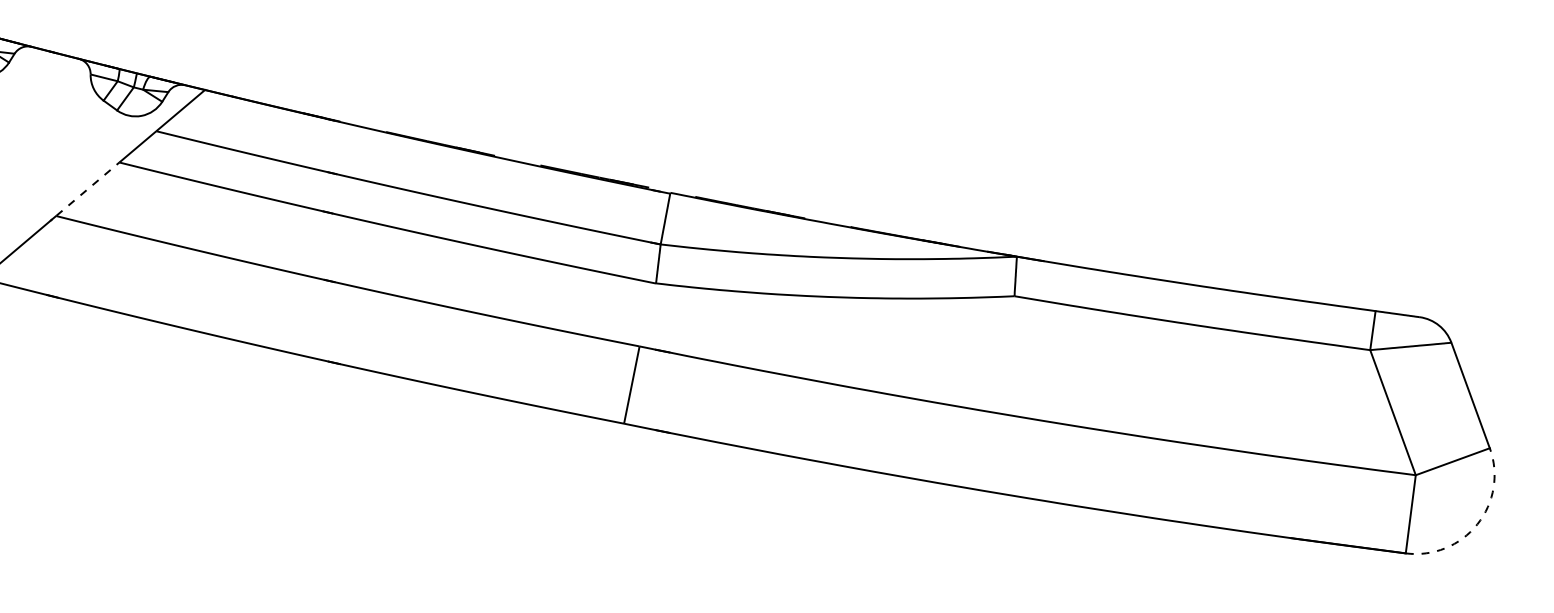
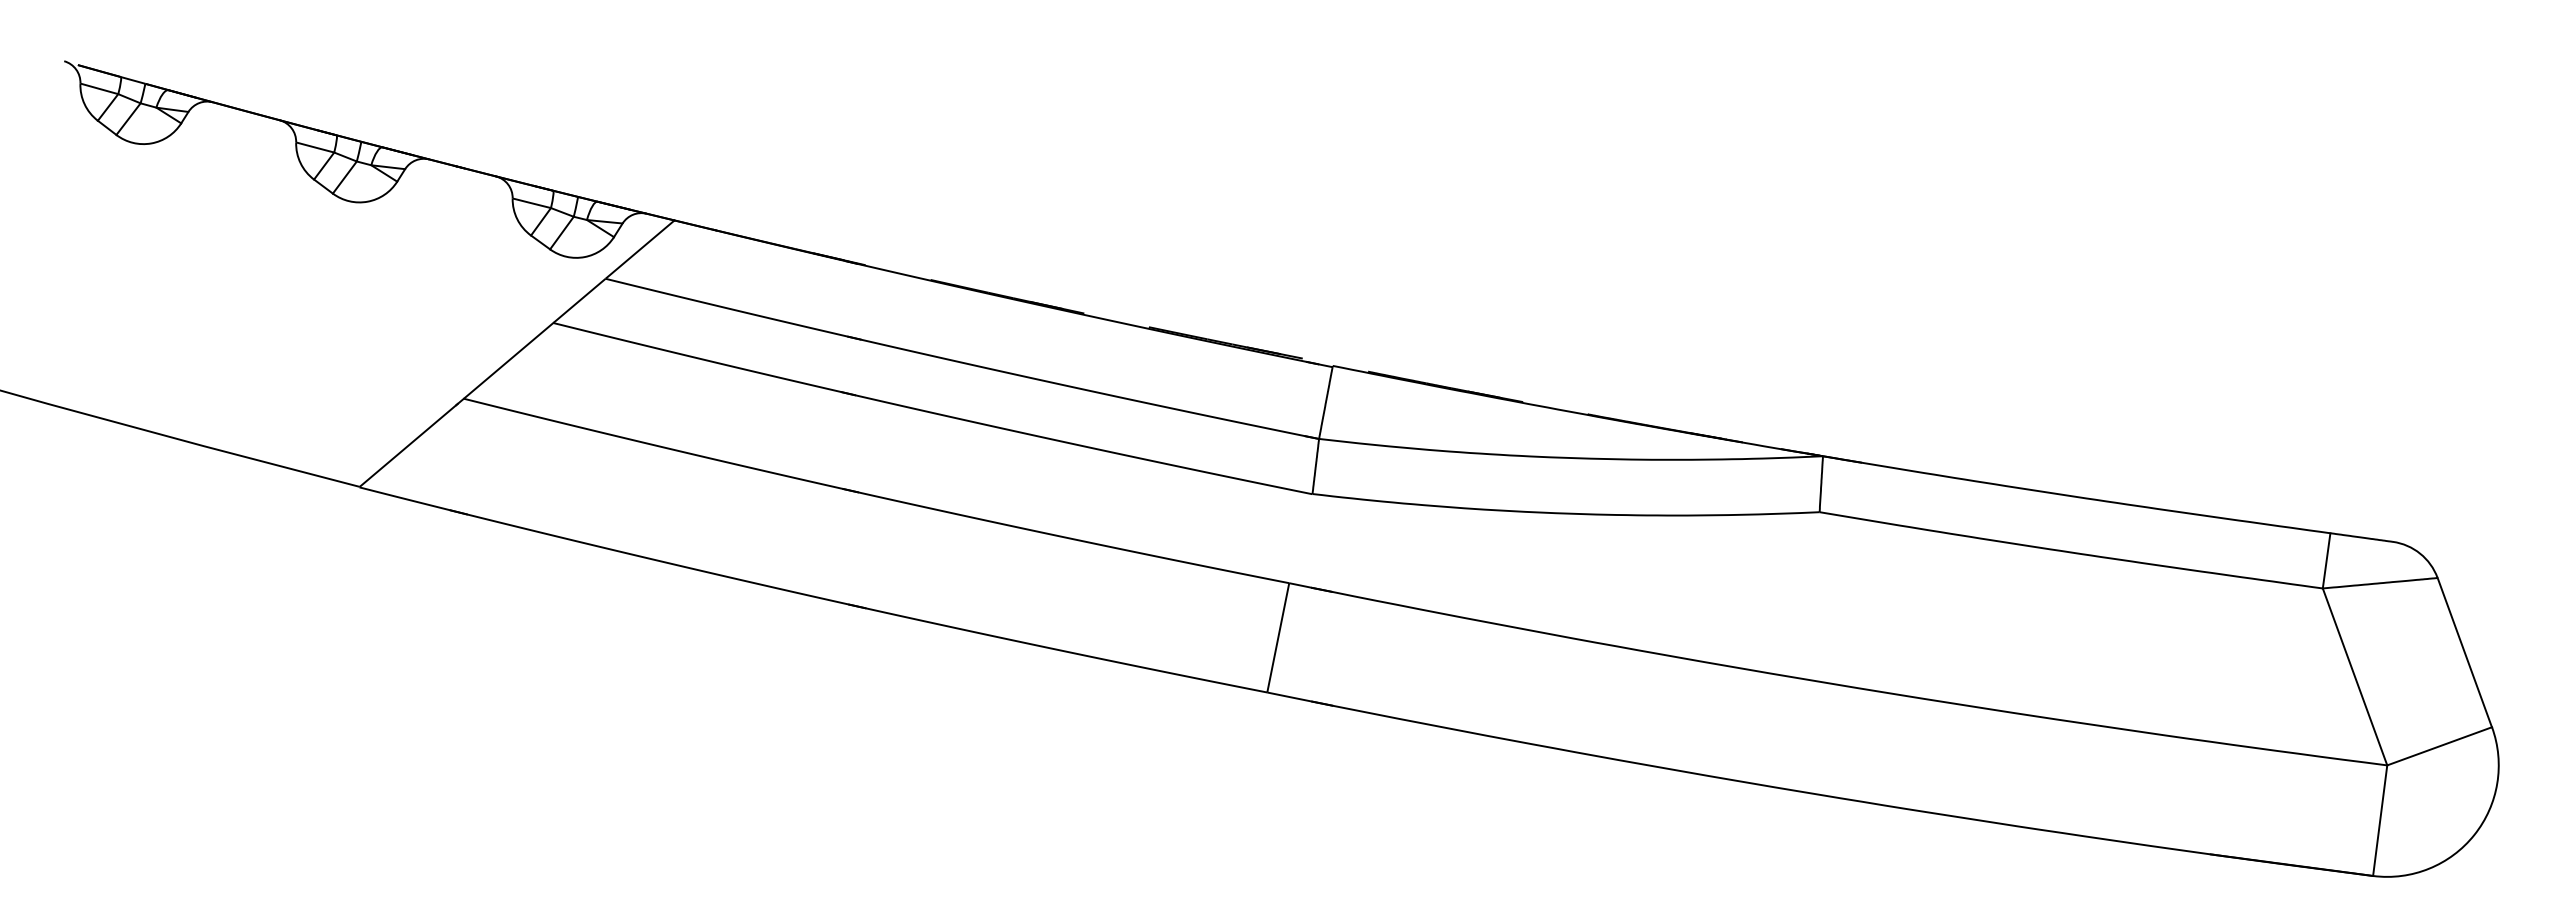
line: (88, 188) -> (509, 360), dashed -> solid
arc: (1477, 524) -> (2474, 834), dashed -> solid

